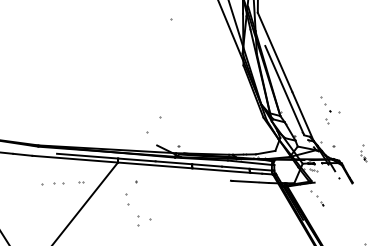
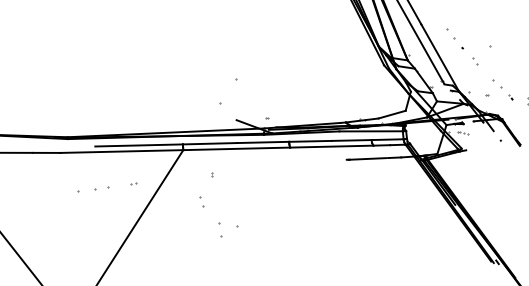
part: (325, 104) -> (454, 39), moved
part: (317, 198) -> (503, 90), moved
part: (127, 199) -> (202, 201), size x0.62

